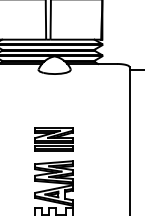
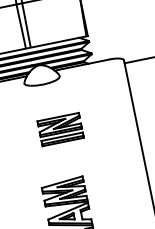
part: (53, 139) -> (60, 129), moved

